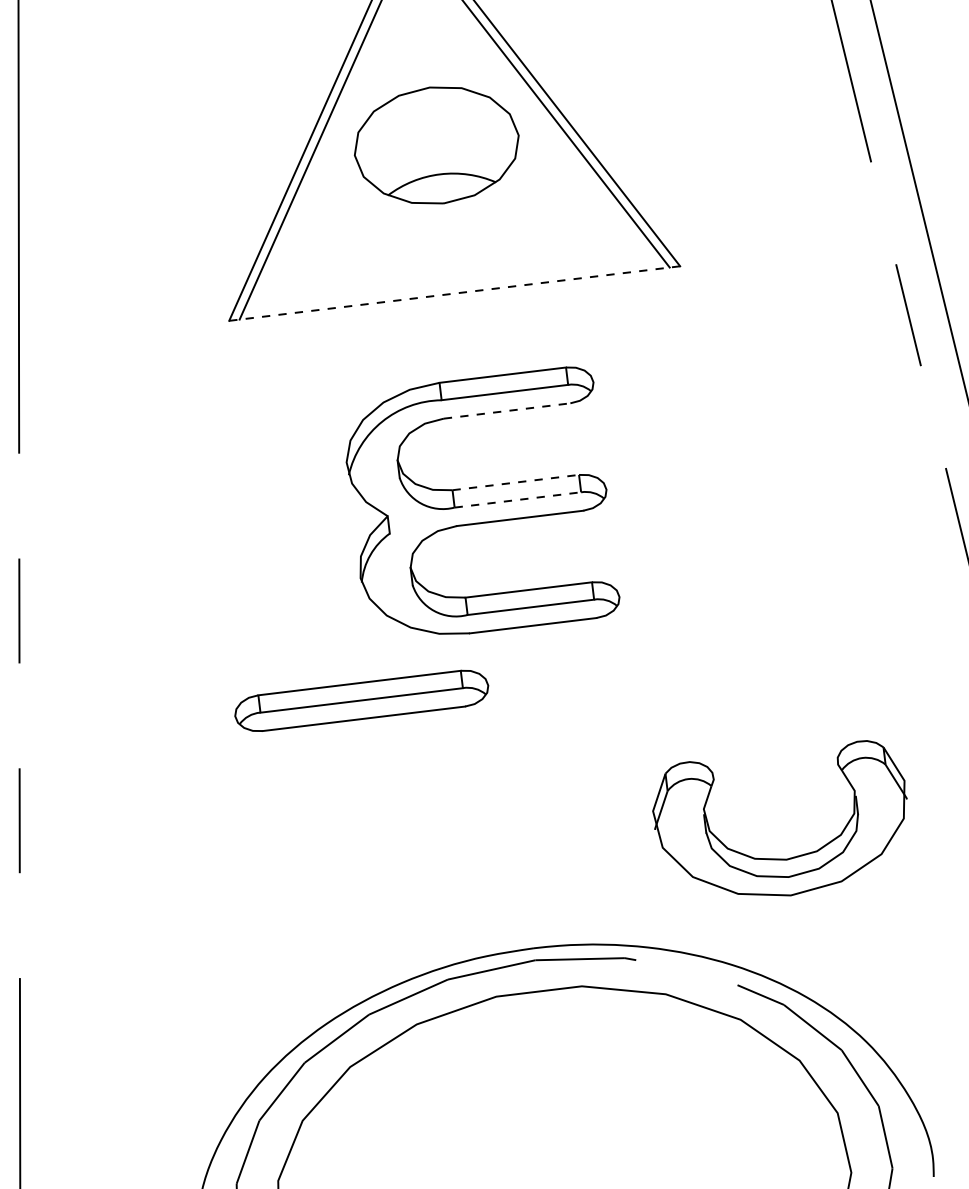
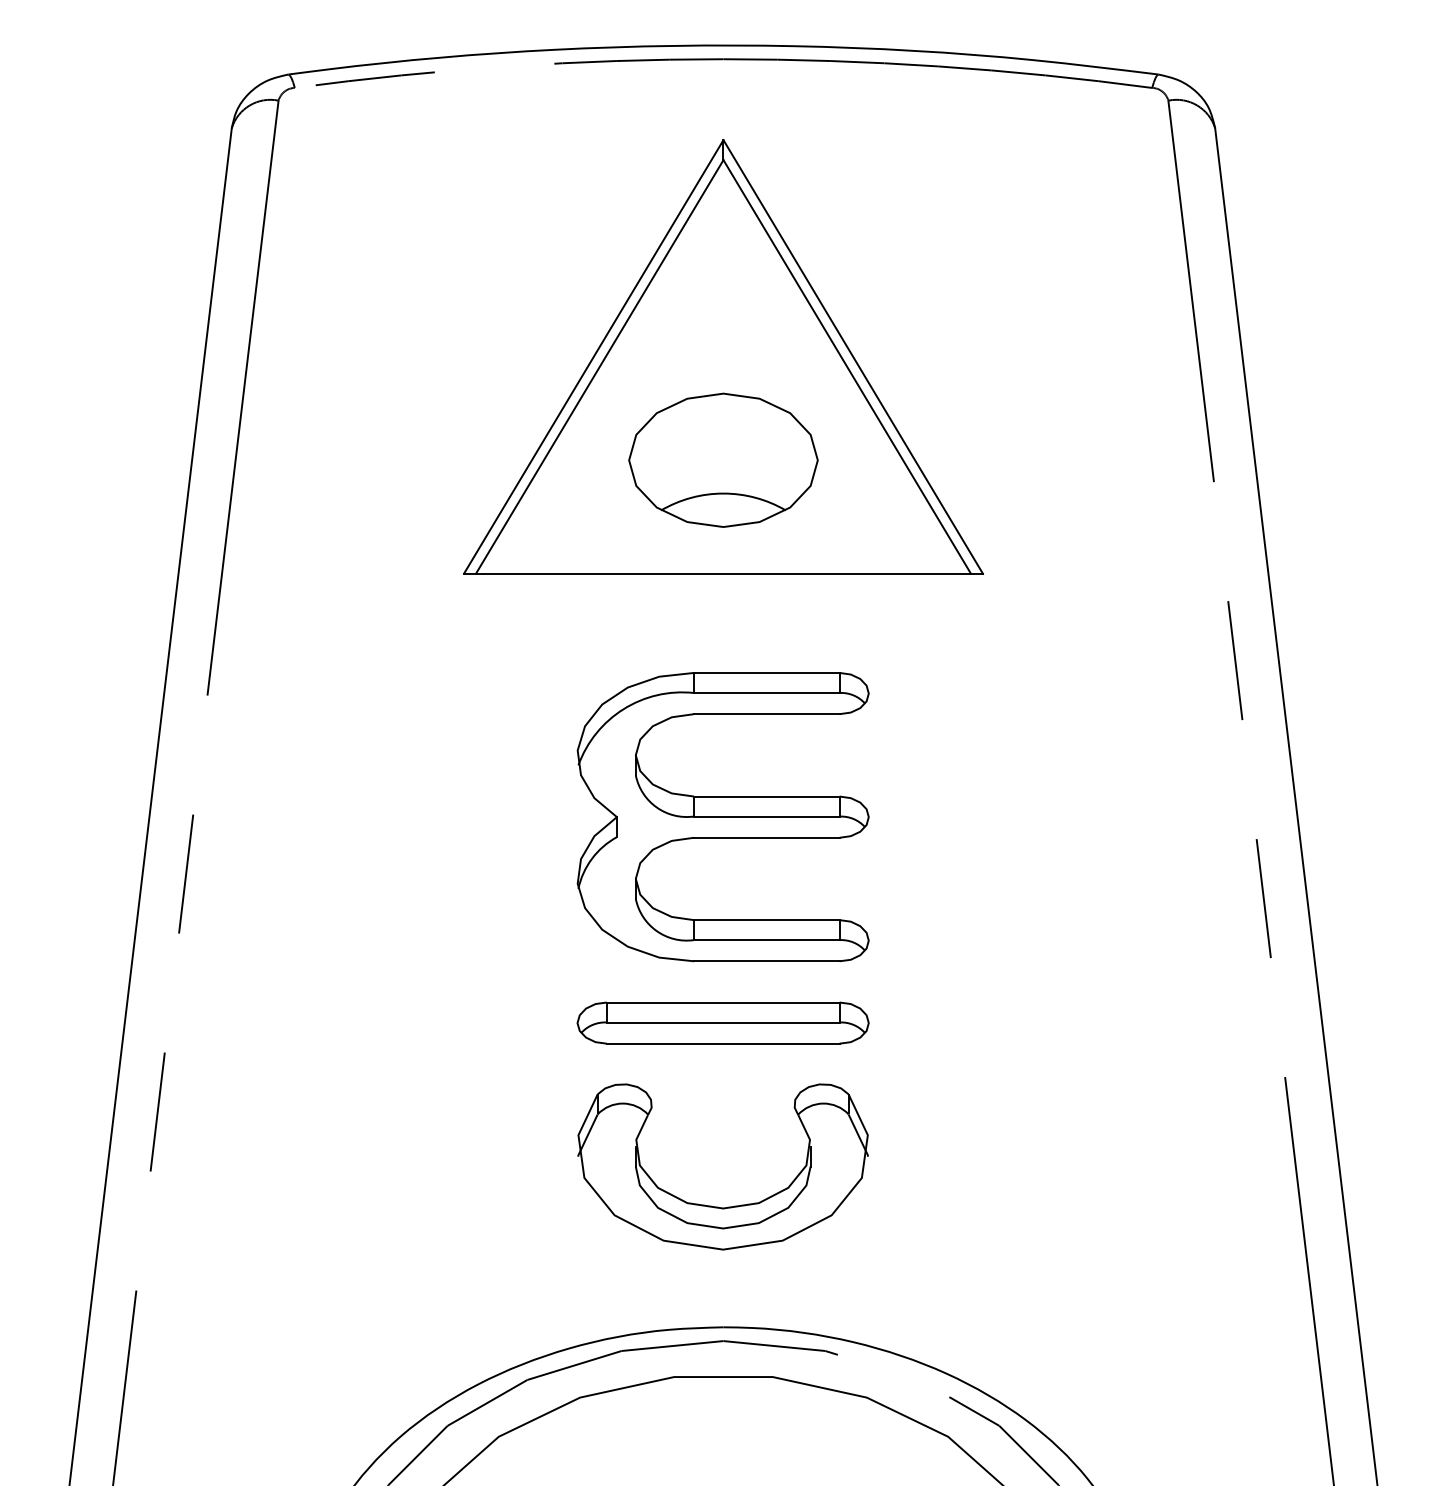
part: (436, 144) -> (723, 459), moved
line: (454, 293) -> (723, 573), dashed -> solid
line: (506, 411) -> (766, 714), dashed -> solid
line: (515, 482) -> (766, 796), dashed -> solid
line: (517, 499) -> (766, 816), dashed -> solid
part: (361, 700) -> (722, 1022), moved
part: (782, 858) -> (718, 1206), moved

